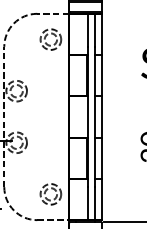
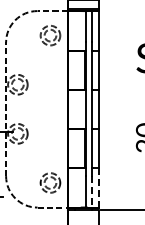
line: (101, 199) -> (98, 187), solid -> dashed
line: (95, 203) -> (92, 191), solid -> dashed

